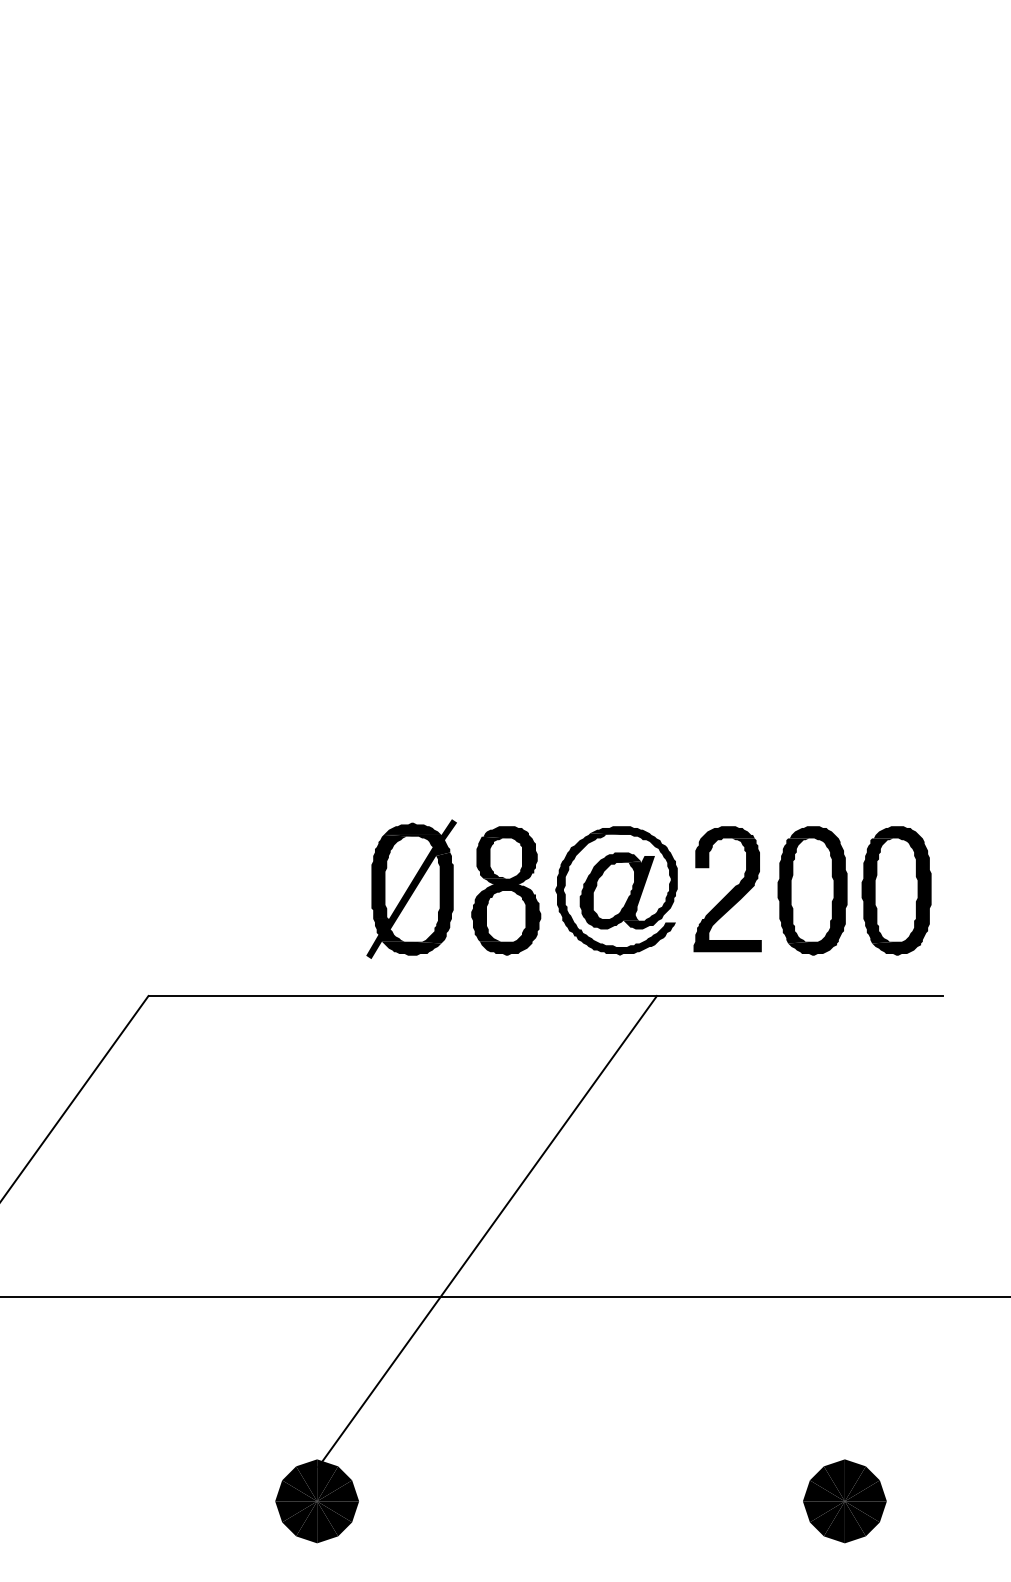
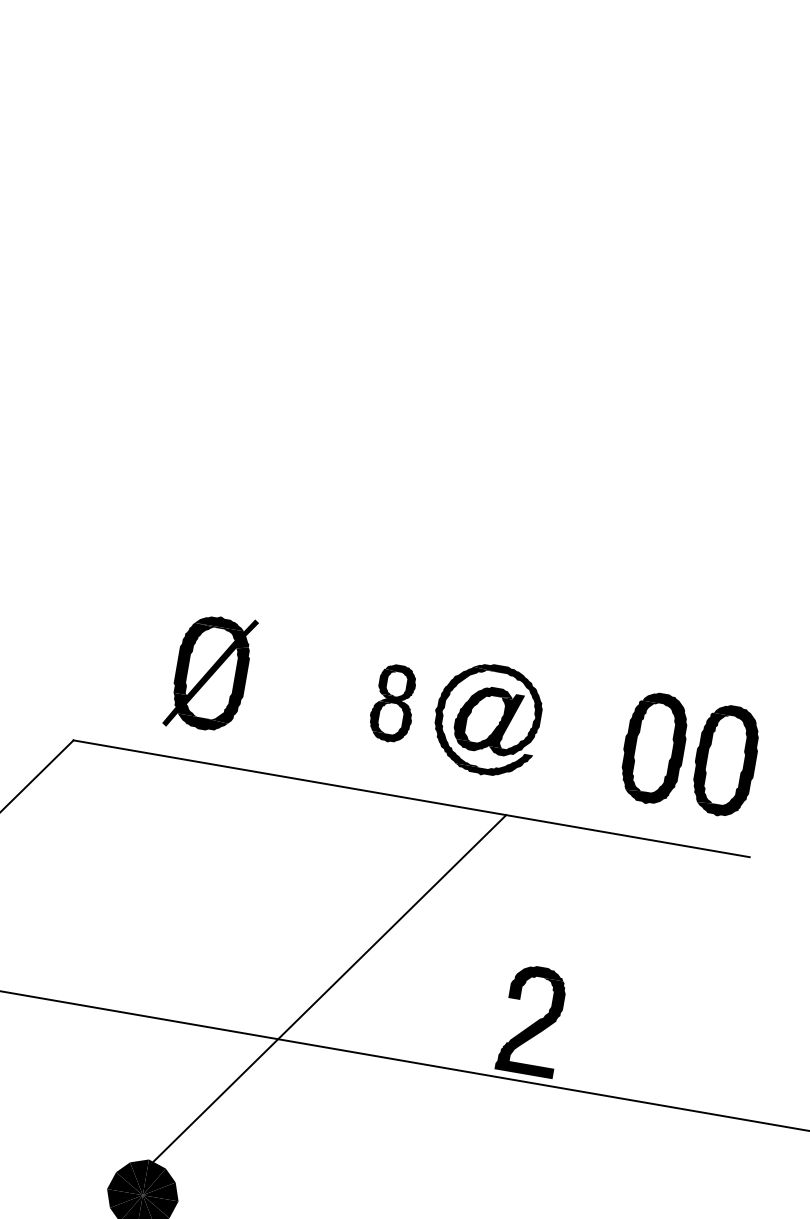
part: (411, 888) -> (210, 672), moved
part: (727, 889) -> (532, 1020), moved
part: (506, 890) -> (393, 703), size x0.7

